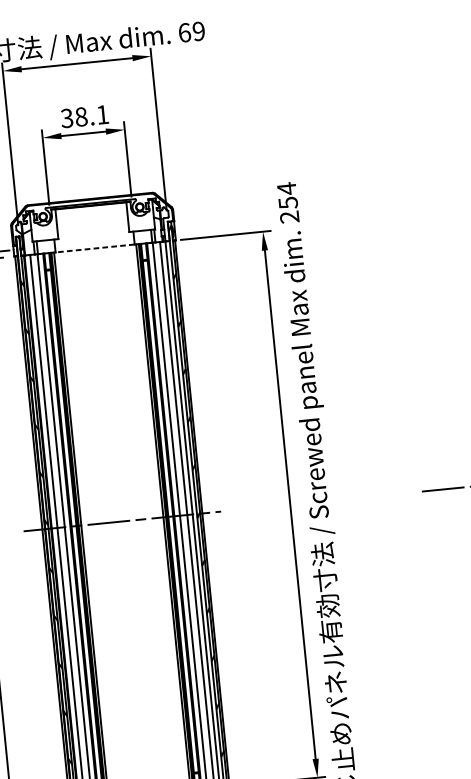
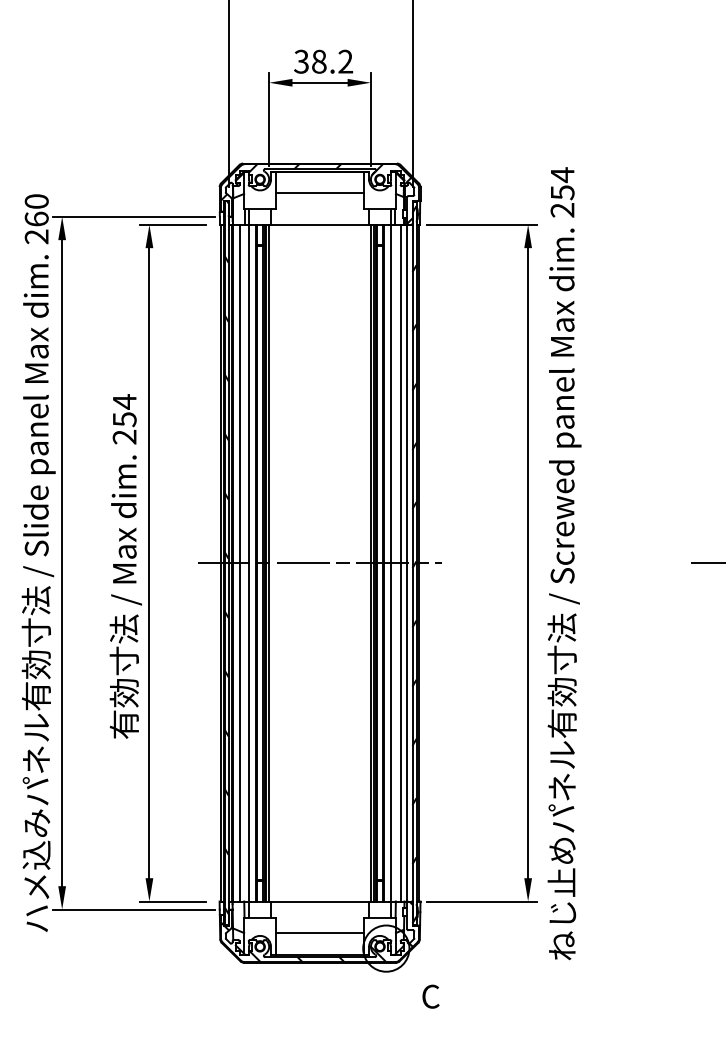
text: (102, 114) -> (345, 61), 38.1 -> 38.2
hatch: (89, 223) -> (316, 193), added
line: (92, 223) -> (320, 193), added
line: (94, 248) -> (319, 224), dashed -> solid

